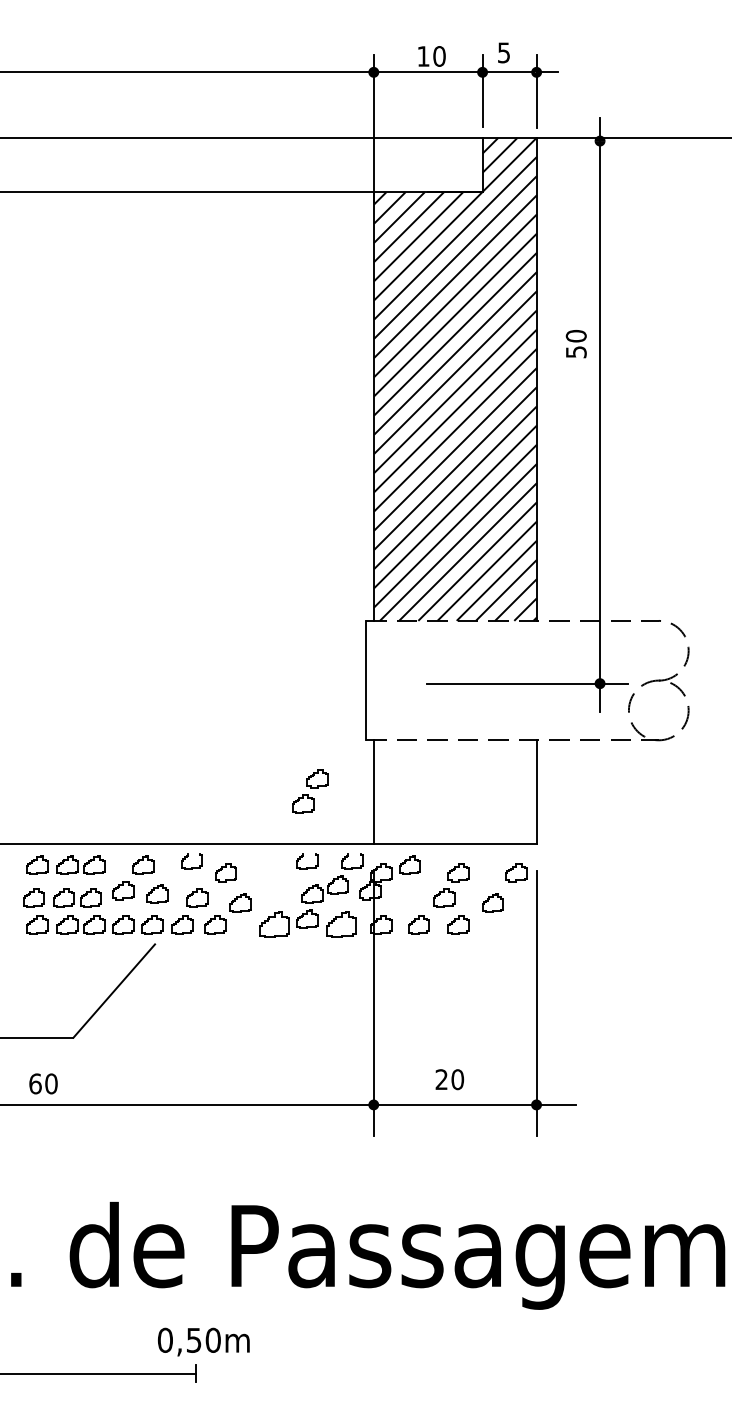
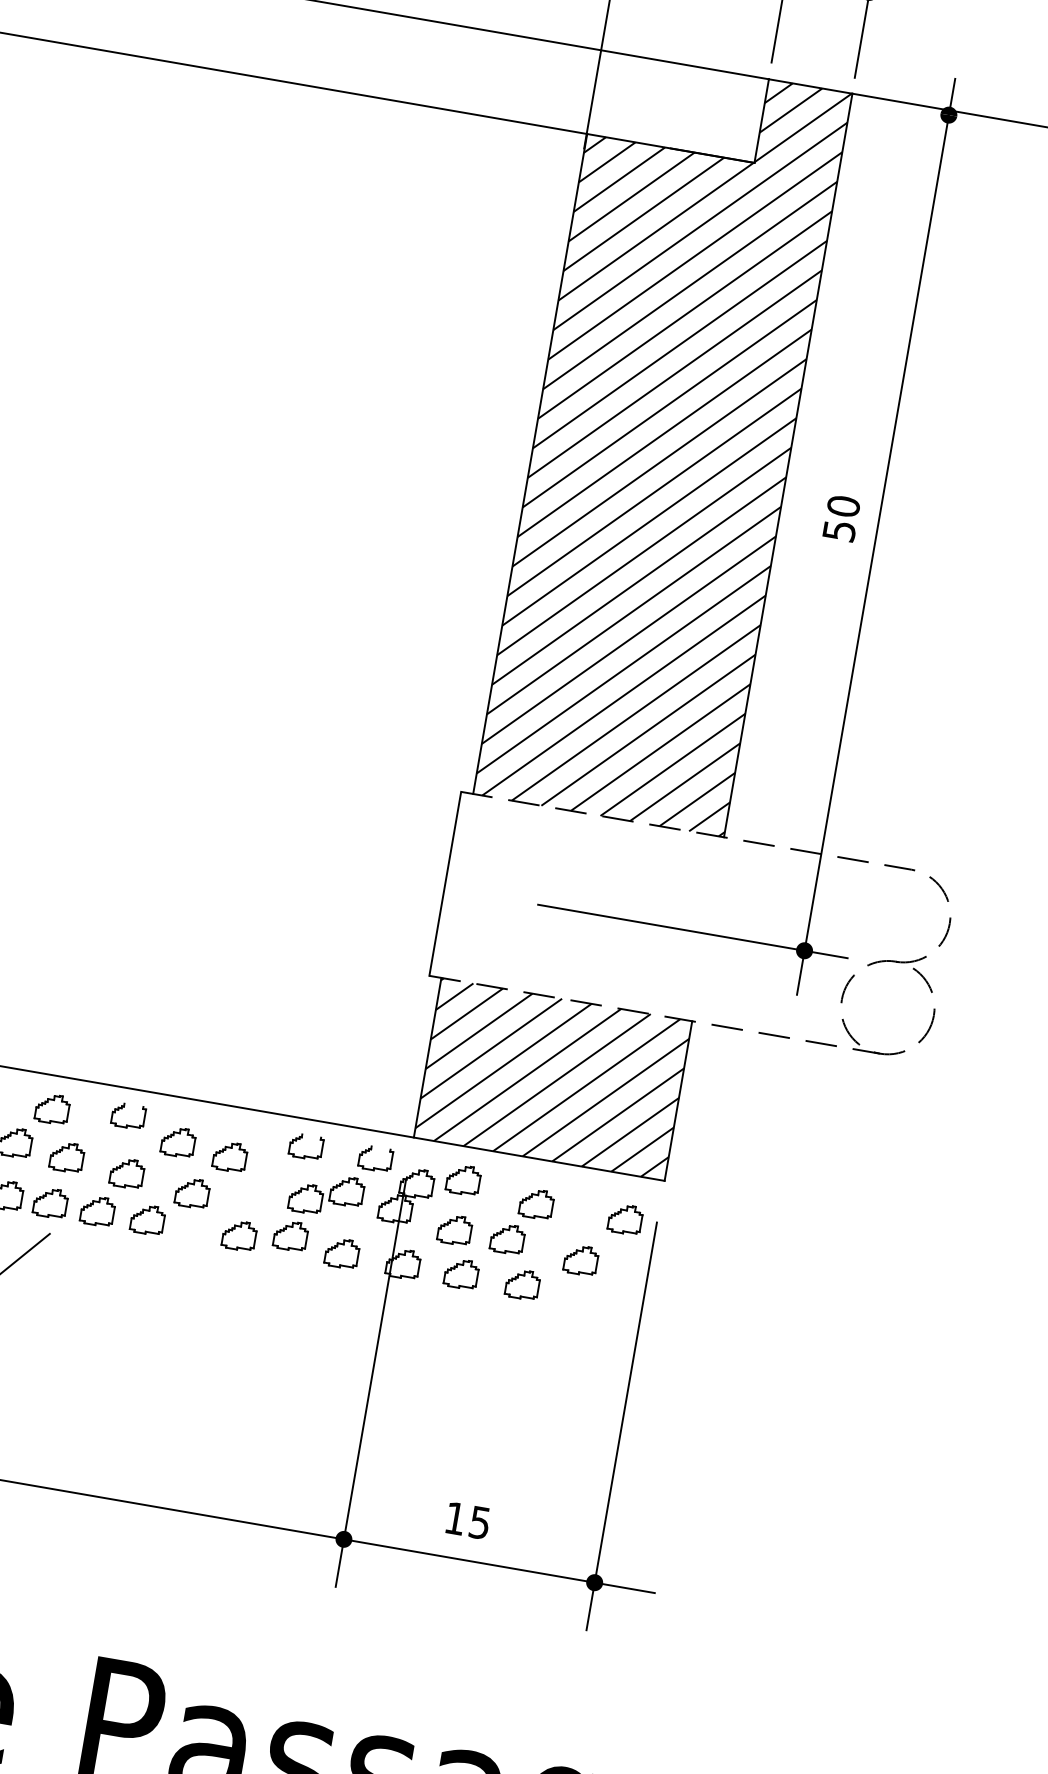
text: (575, 344) -> (840, 518), moved
part: (310, 791) -> (329, 1039), removed
hatch: (455, 791) -> (553, 1078), added
part: (260, 875) -> (230, 1155), added
part: (409, 897) -> (454, 1229), added
part: (274, 924) -> (239, 1235), size x0.71
part: (341, 924) -> (342, 1252), size x0.71
text: (449, 1079) -> (467, 1520), 20 -> 15

